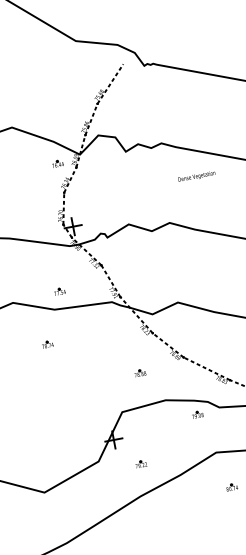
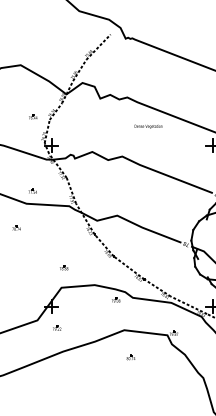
part: (58, 163) -> (33, 116), moved
part: (140, 372) -> (64, 267), moved
part: (141, 463) -> (57, 327), moved

